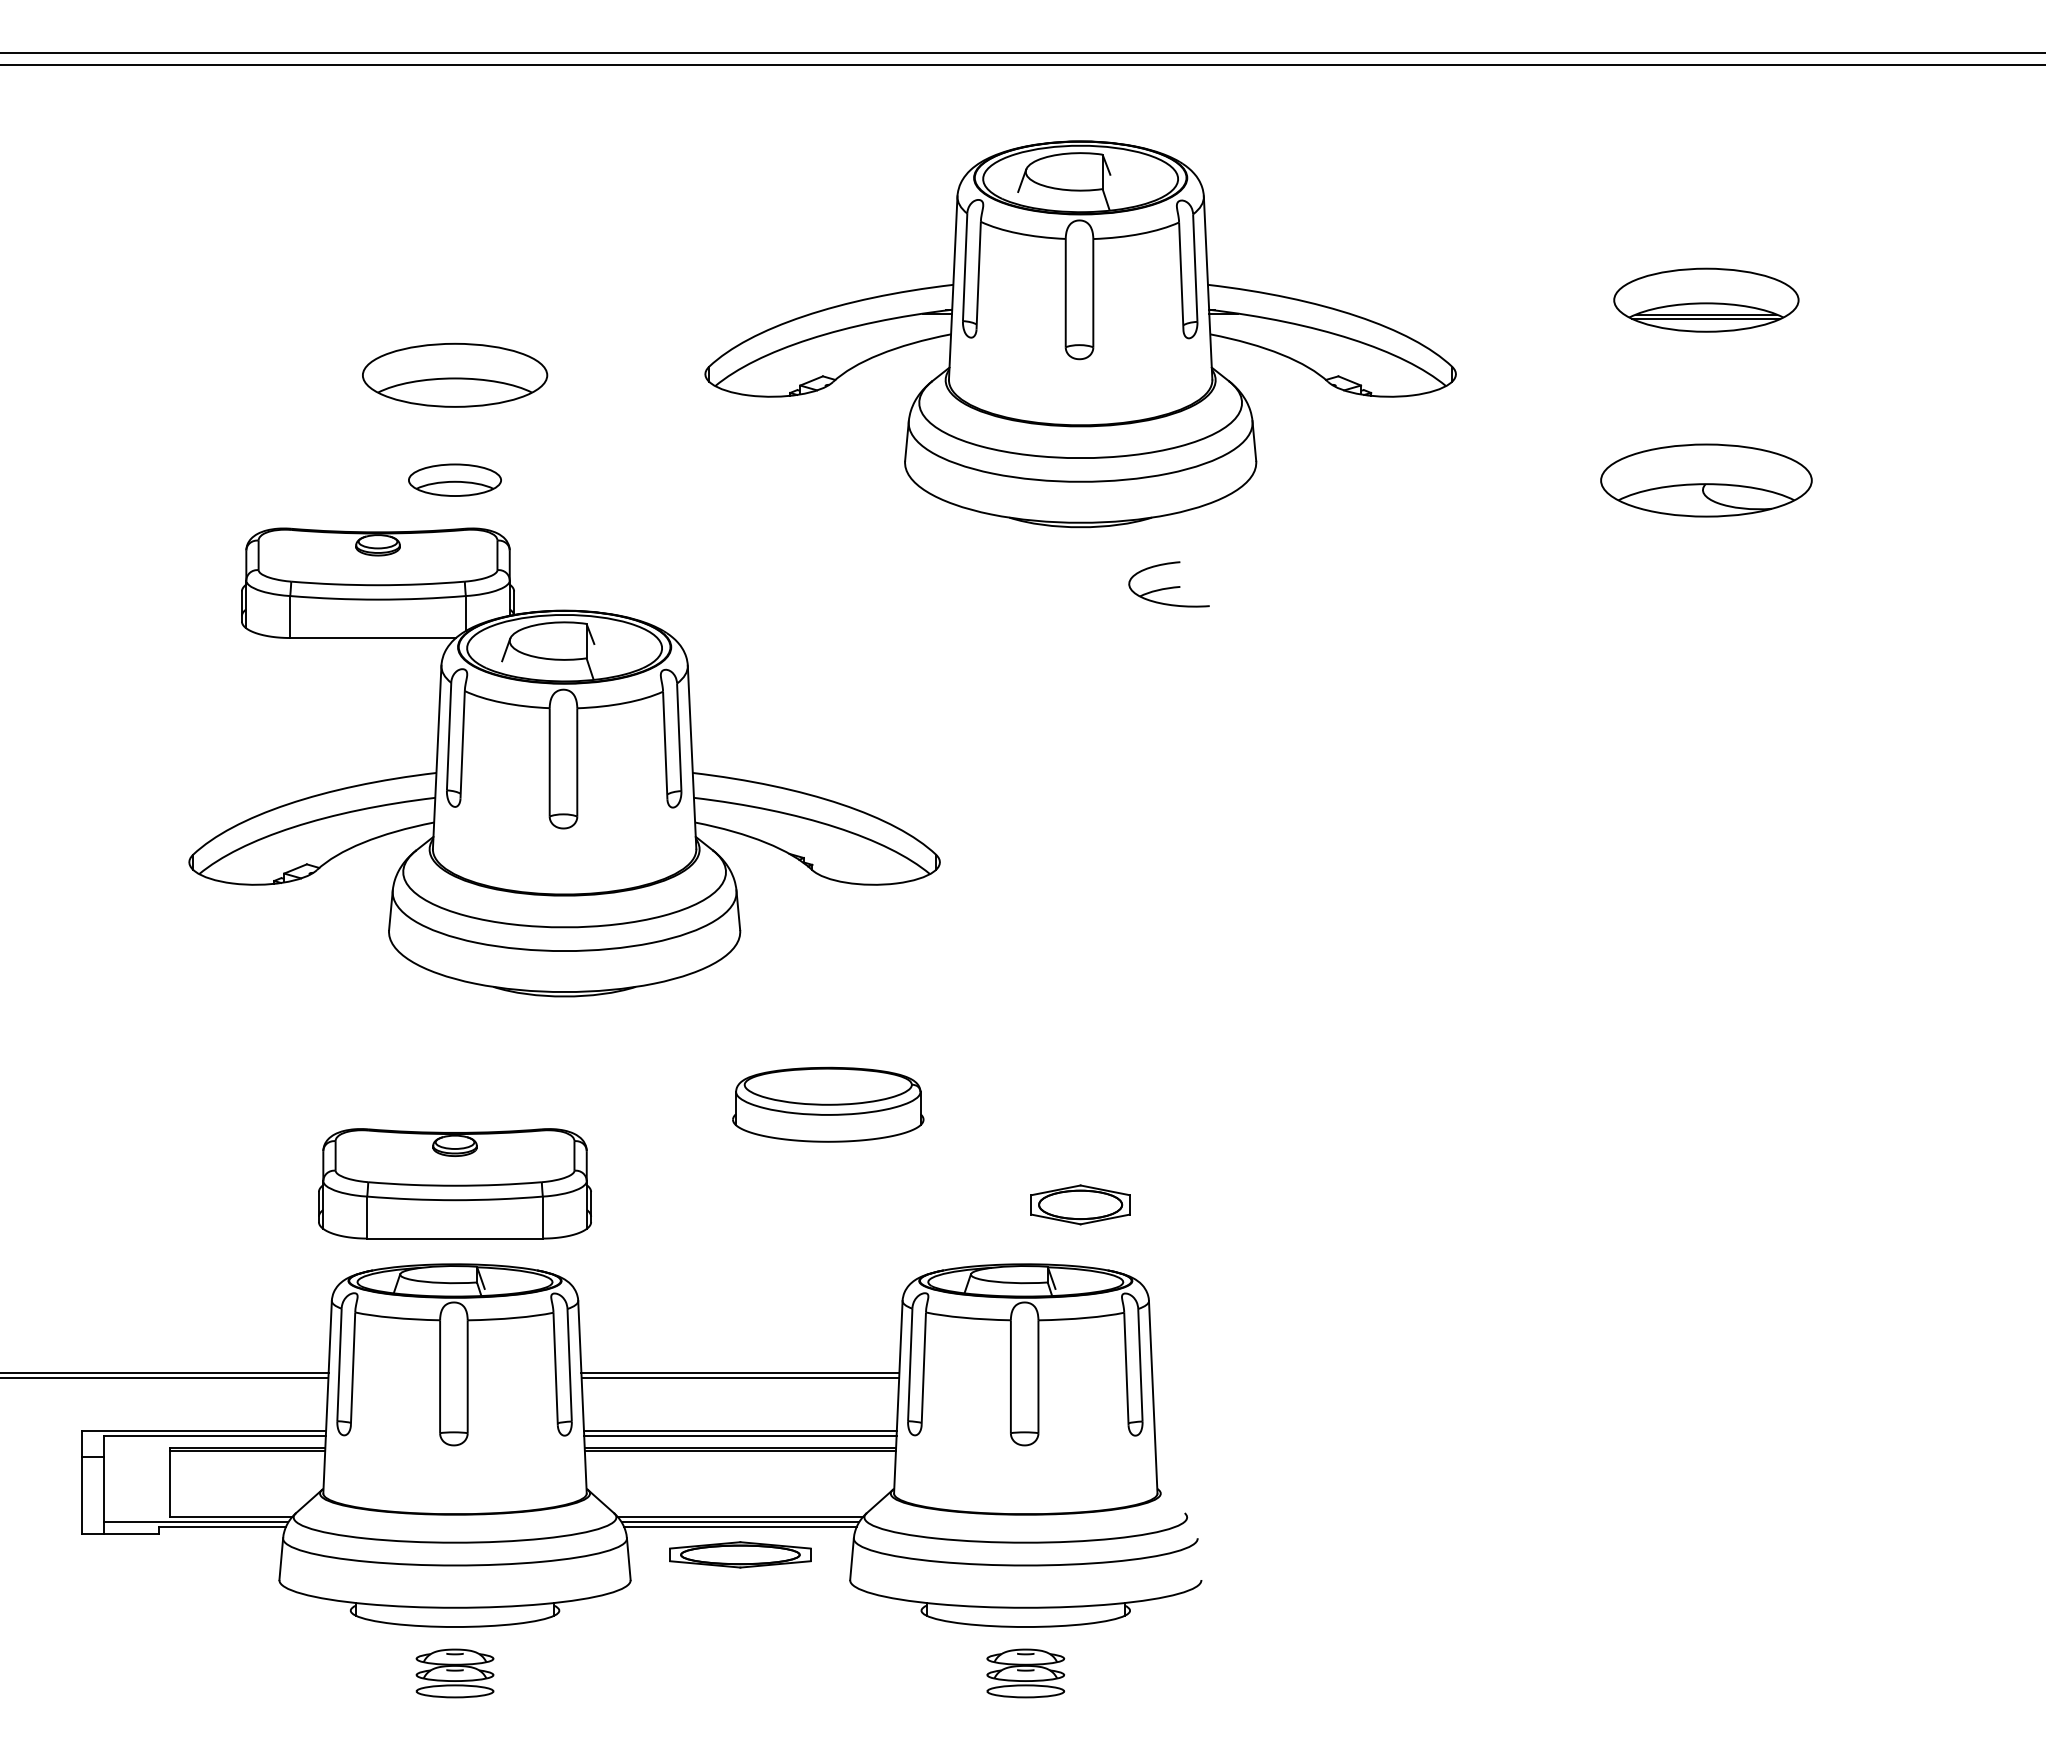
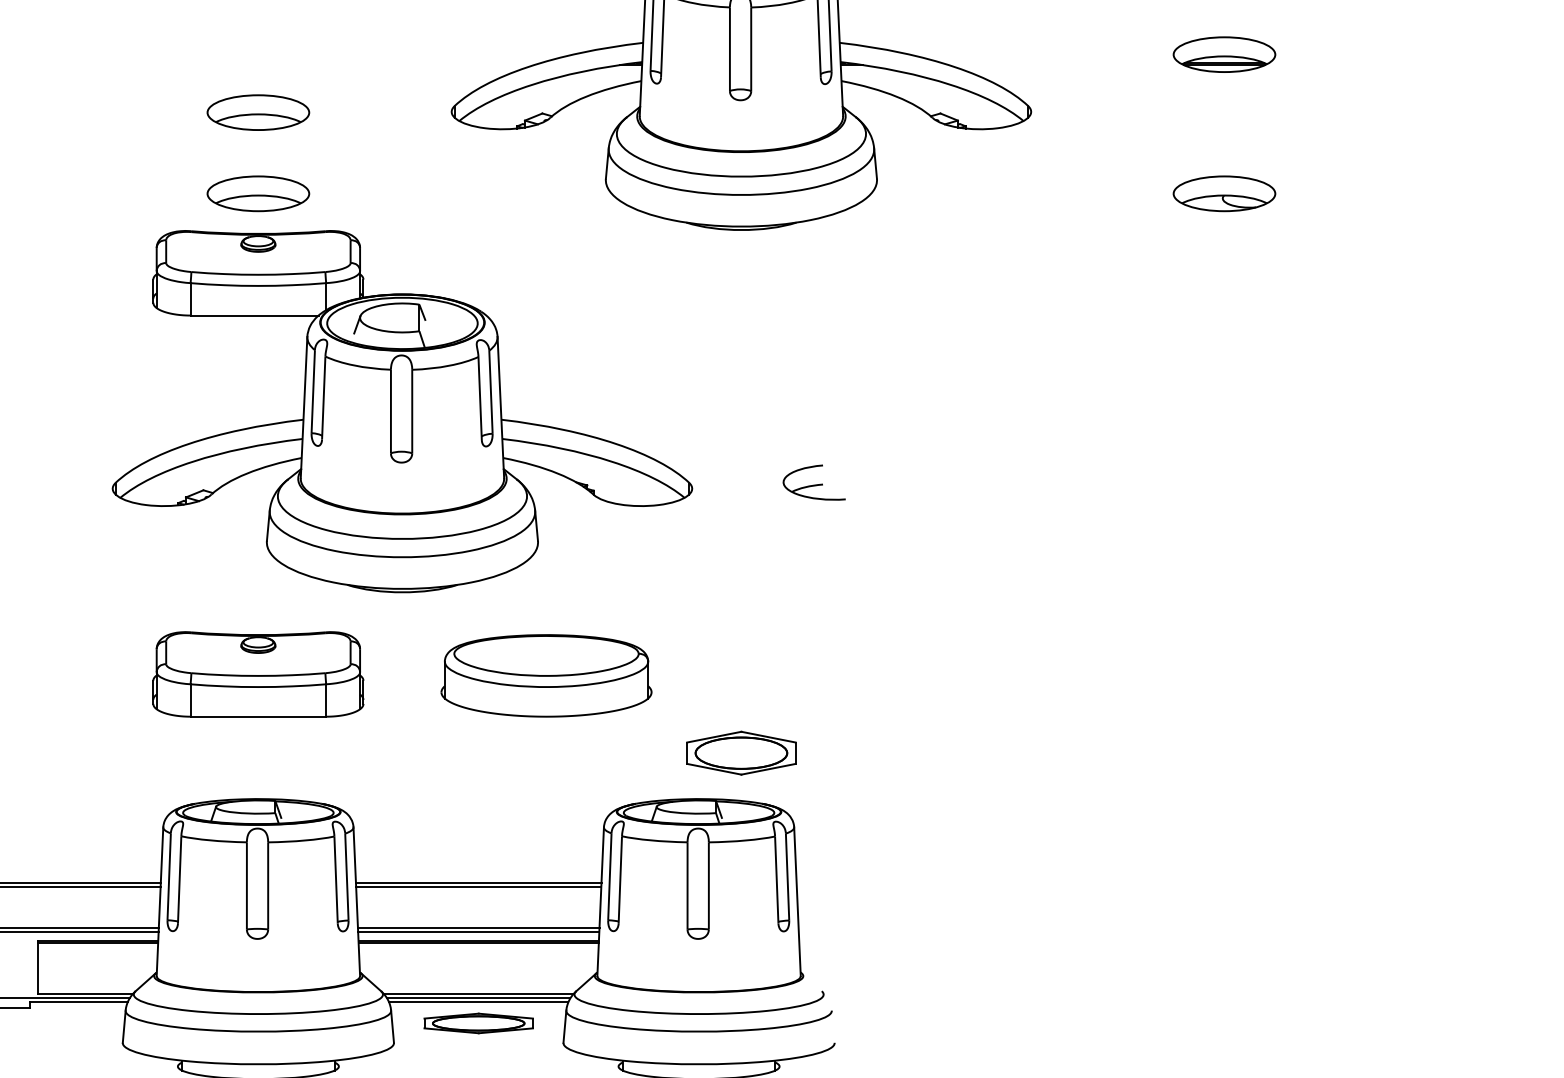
part: (1705, 299) -> (1223, 54), size x0.71
part: (454, 374) -> (257, 112), size x0.71
part: (454, 479) -> (257, 193), size x1.43
part: (1705, 479) -> (1223, 193), size x0.62
part: (1168, 584) -> (813, 482), moved
part: (564, 762) -> (402, 411), moved
part: (828, 1104) -> (546, 675), size x1.43
part: (454, 1183) -> (257, 674), moved
part: (1080, 1204) -> (741, 752), size x1.43

